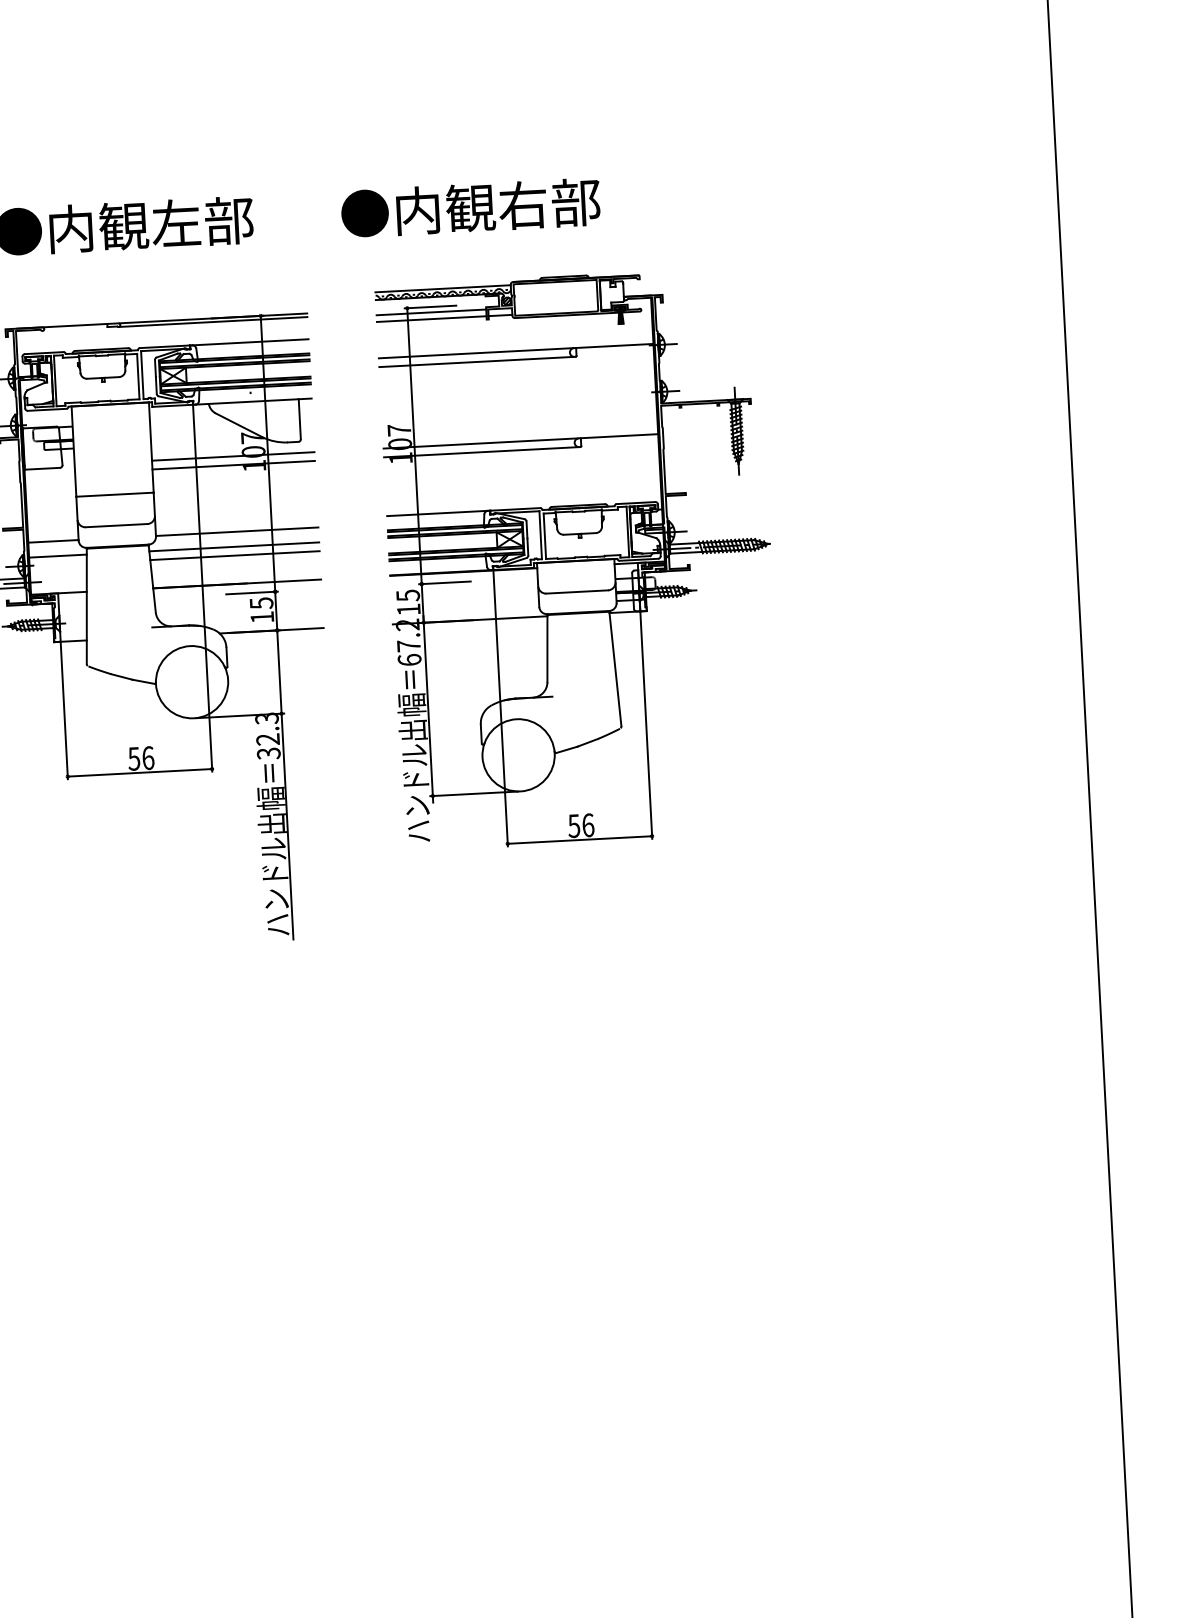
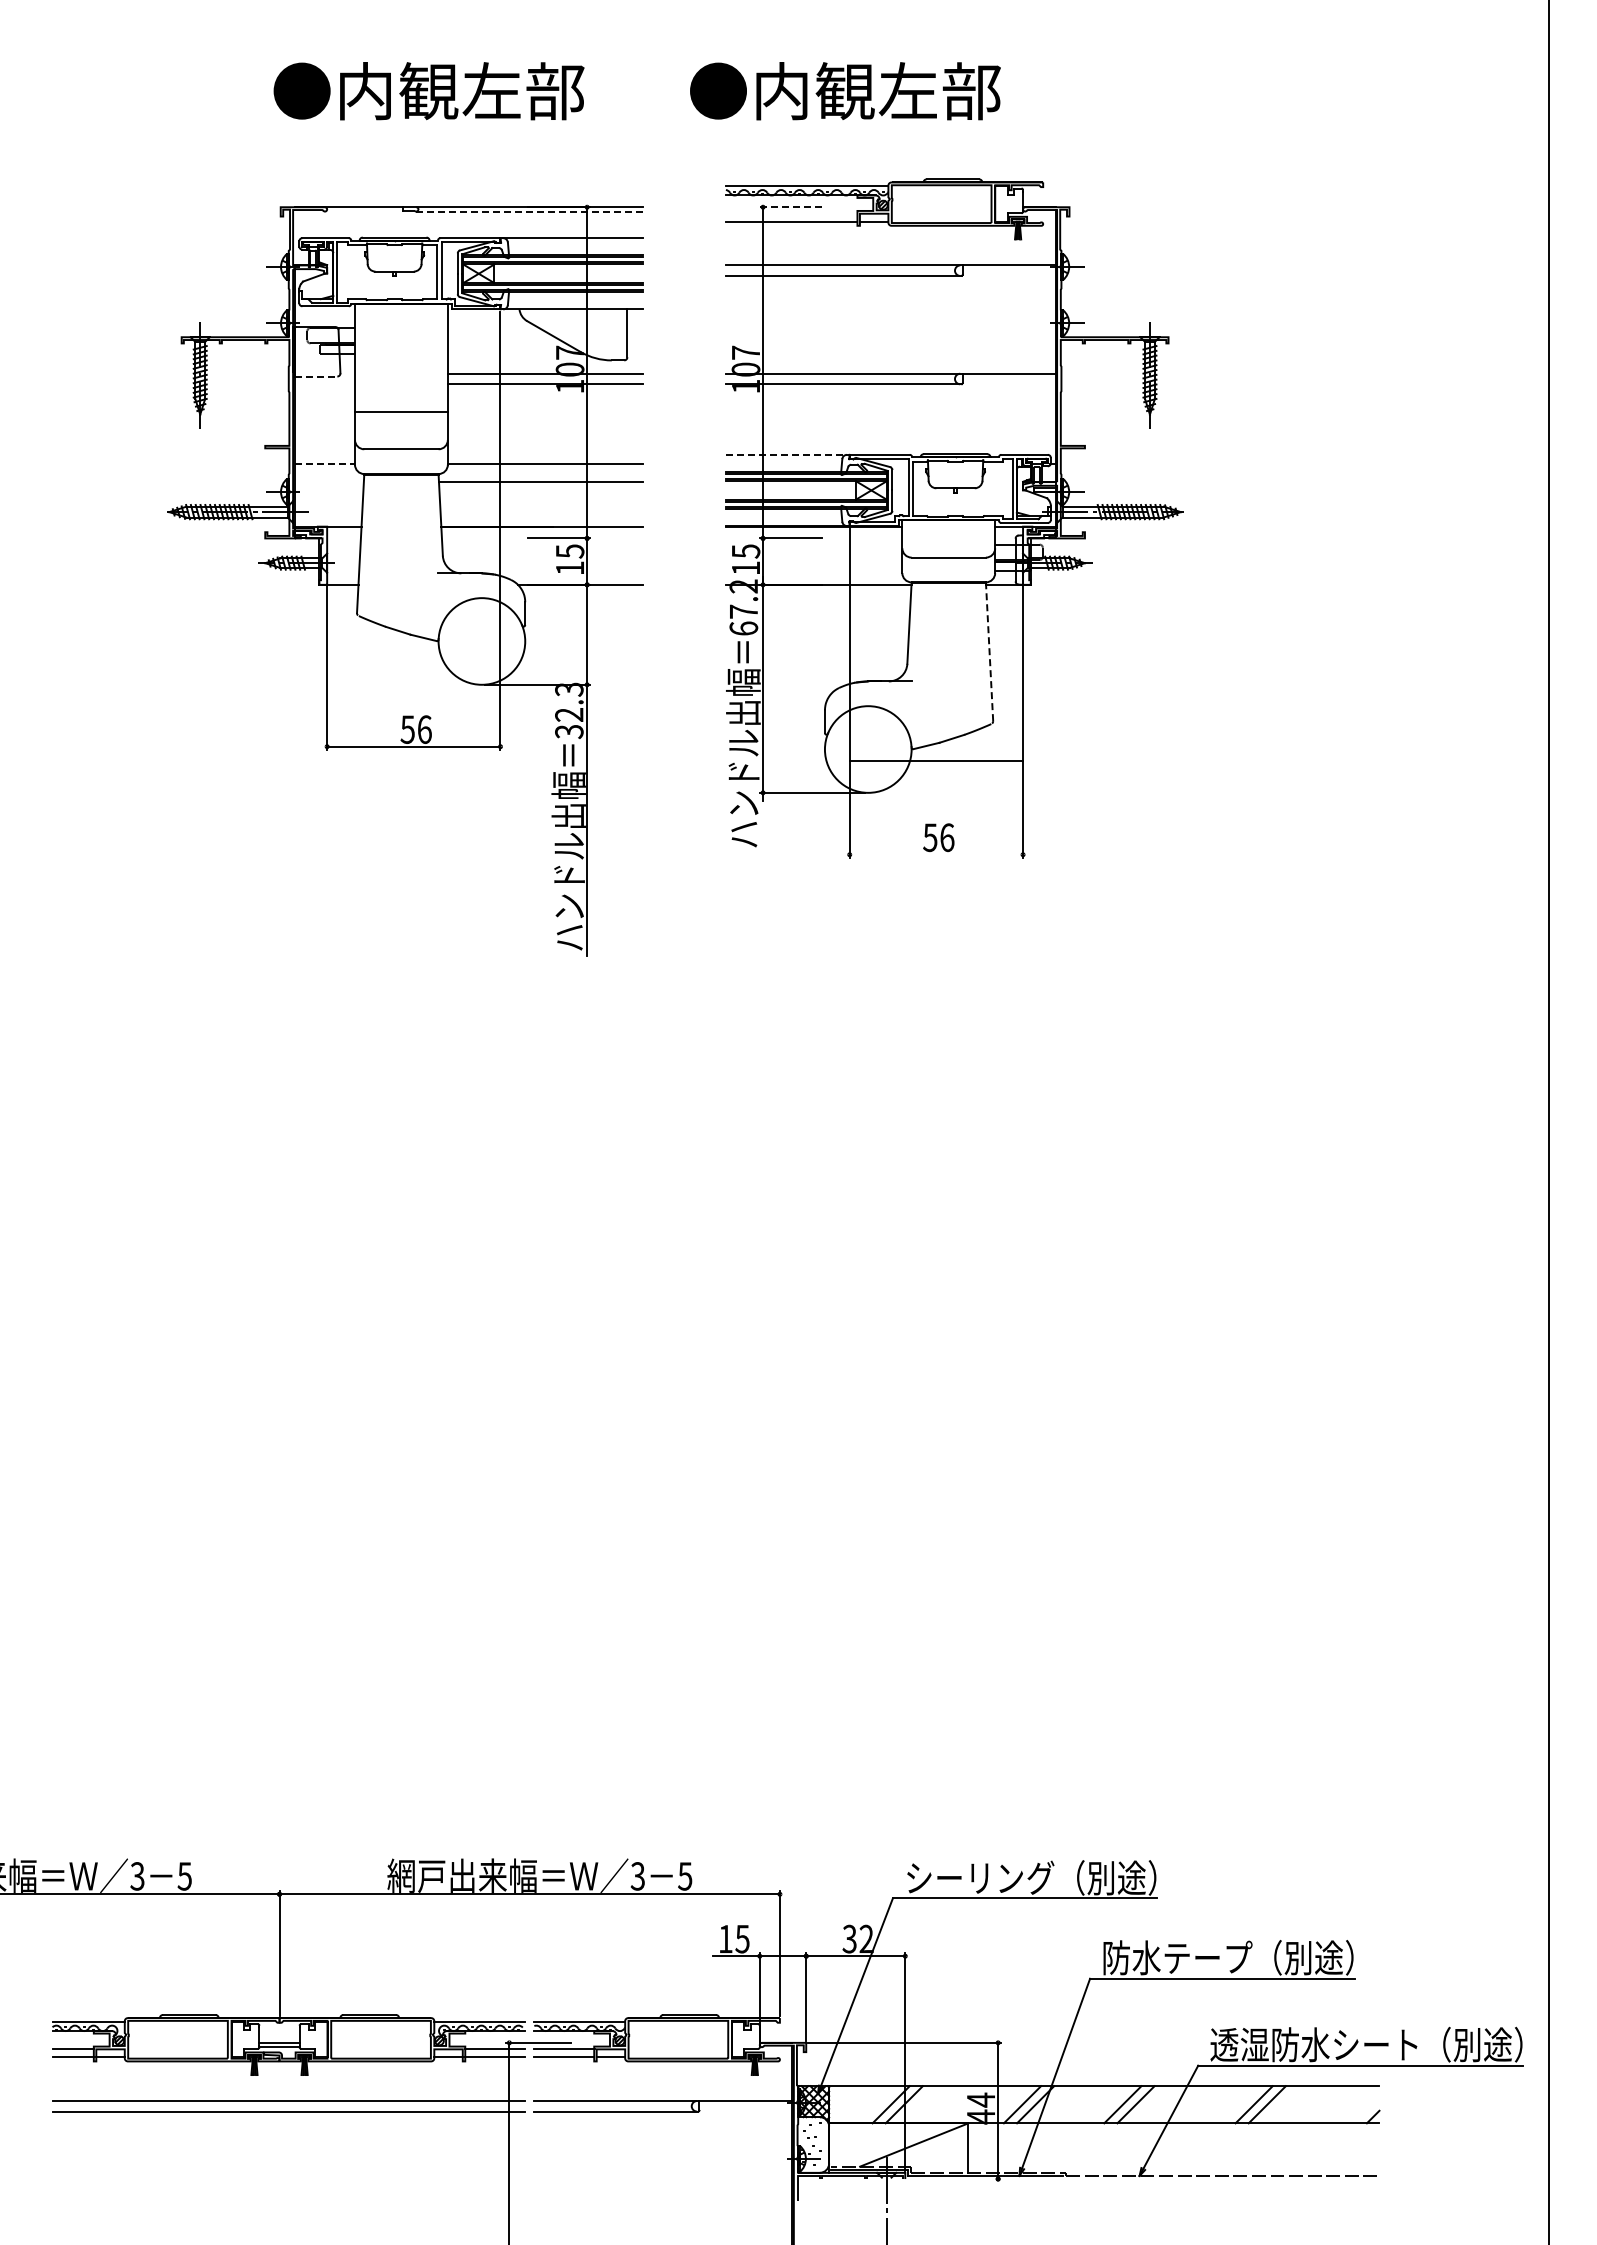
text: (522, 205) -> (907, 91), ●内観右部 -> ●内観左部
line: (430, 307) -> (790, 207), solid -> dashed
line: (431, 312) -> (791, 213), removed
line: (213, 321) -> (530, 211), solid -> dashed
line: (42, 468) -> (316, 376), solid -> dashed
line: (437, 513) -> (786, 454), solid -> dashed
line: (54, 541) -> (325, 464), solid -> dashed
line: (234, 555) -> (540, 492), removed
line: (57, 556) -> (328, 482), removed
line: (615, 669) -> (989, 652), solid -> dashed
line: (580, 839) -> (936, 760), moved

